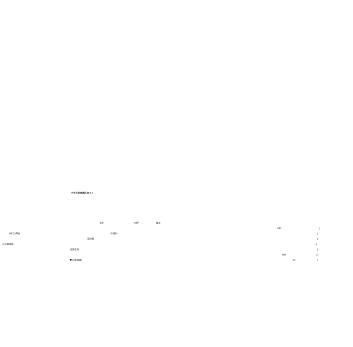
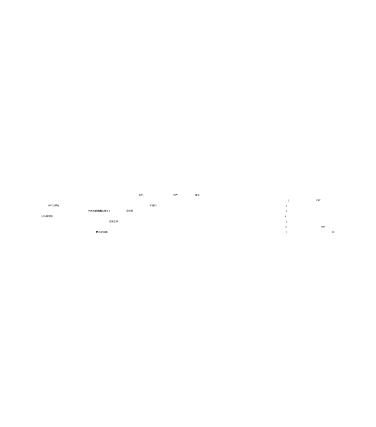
text: (81, 192) -> (98, 210), moved
text: (317, 243) -> (286, 215), moved
text: (75, 259) -> (101, 231), moved

